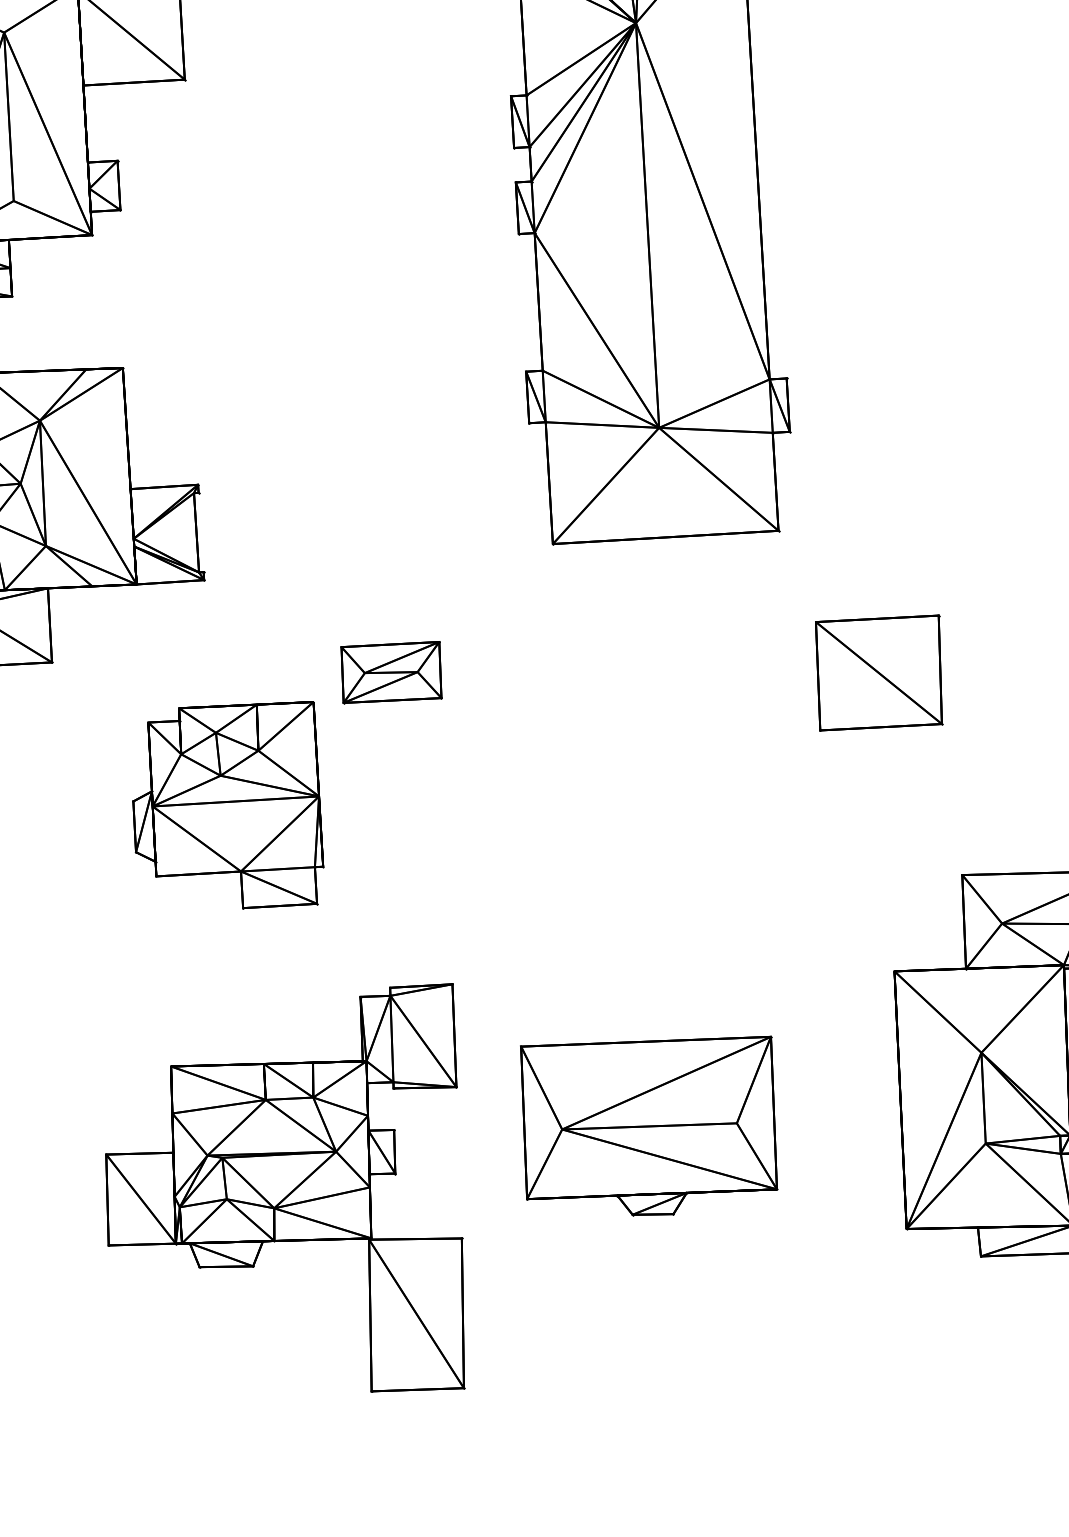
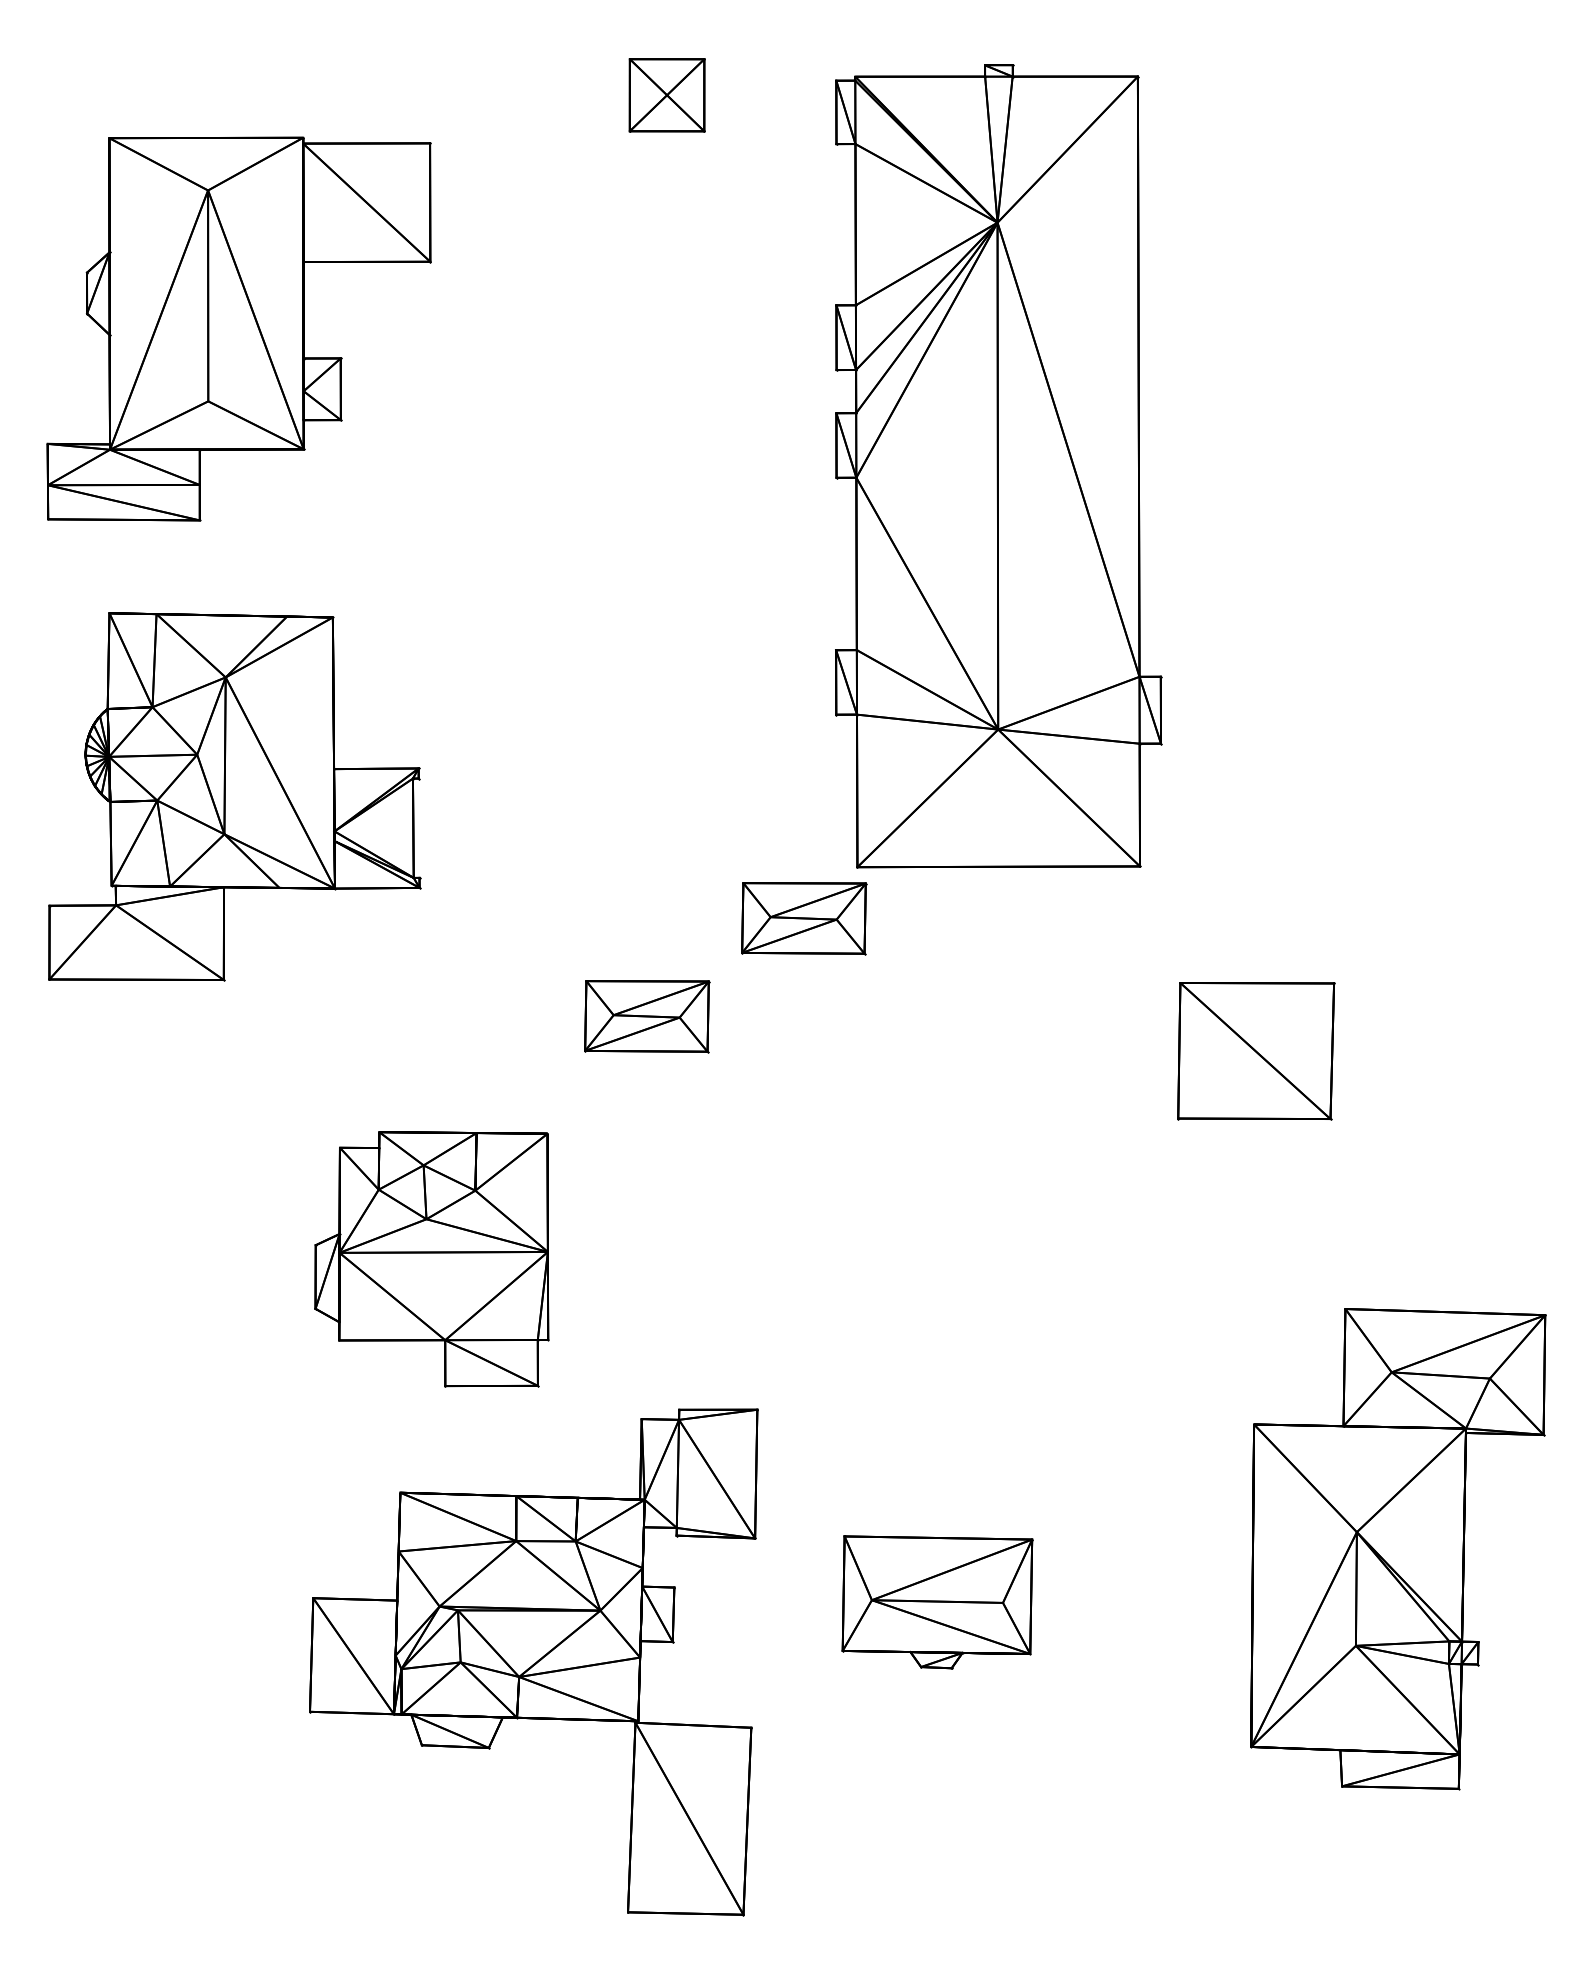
part: (512, 587) -> (804, 918), added
part: (226, 807) -> (431, 1259), moved
part: (649, 1127) -> (937, 1602), size x0.6
part: (285, 1196) -> (533, 1662), moved

